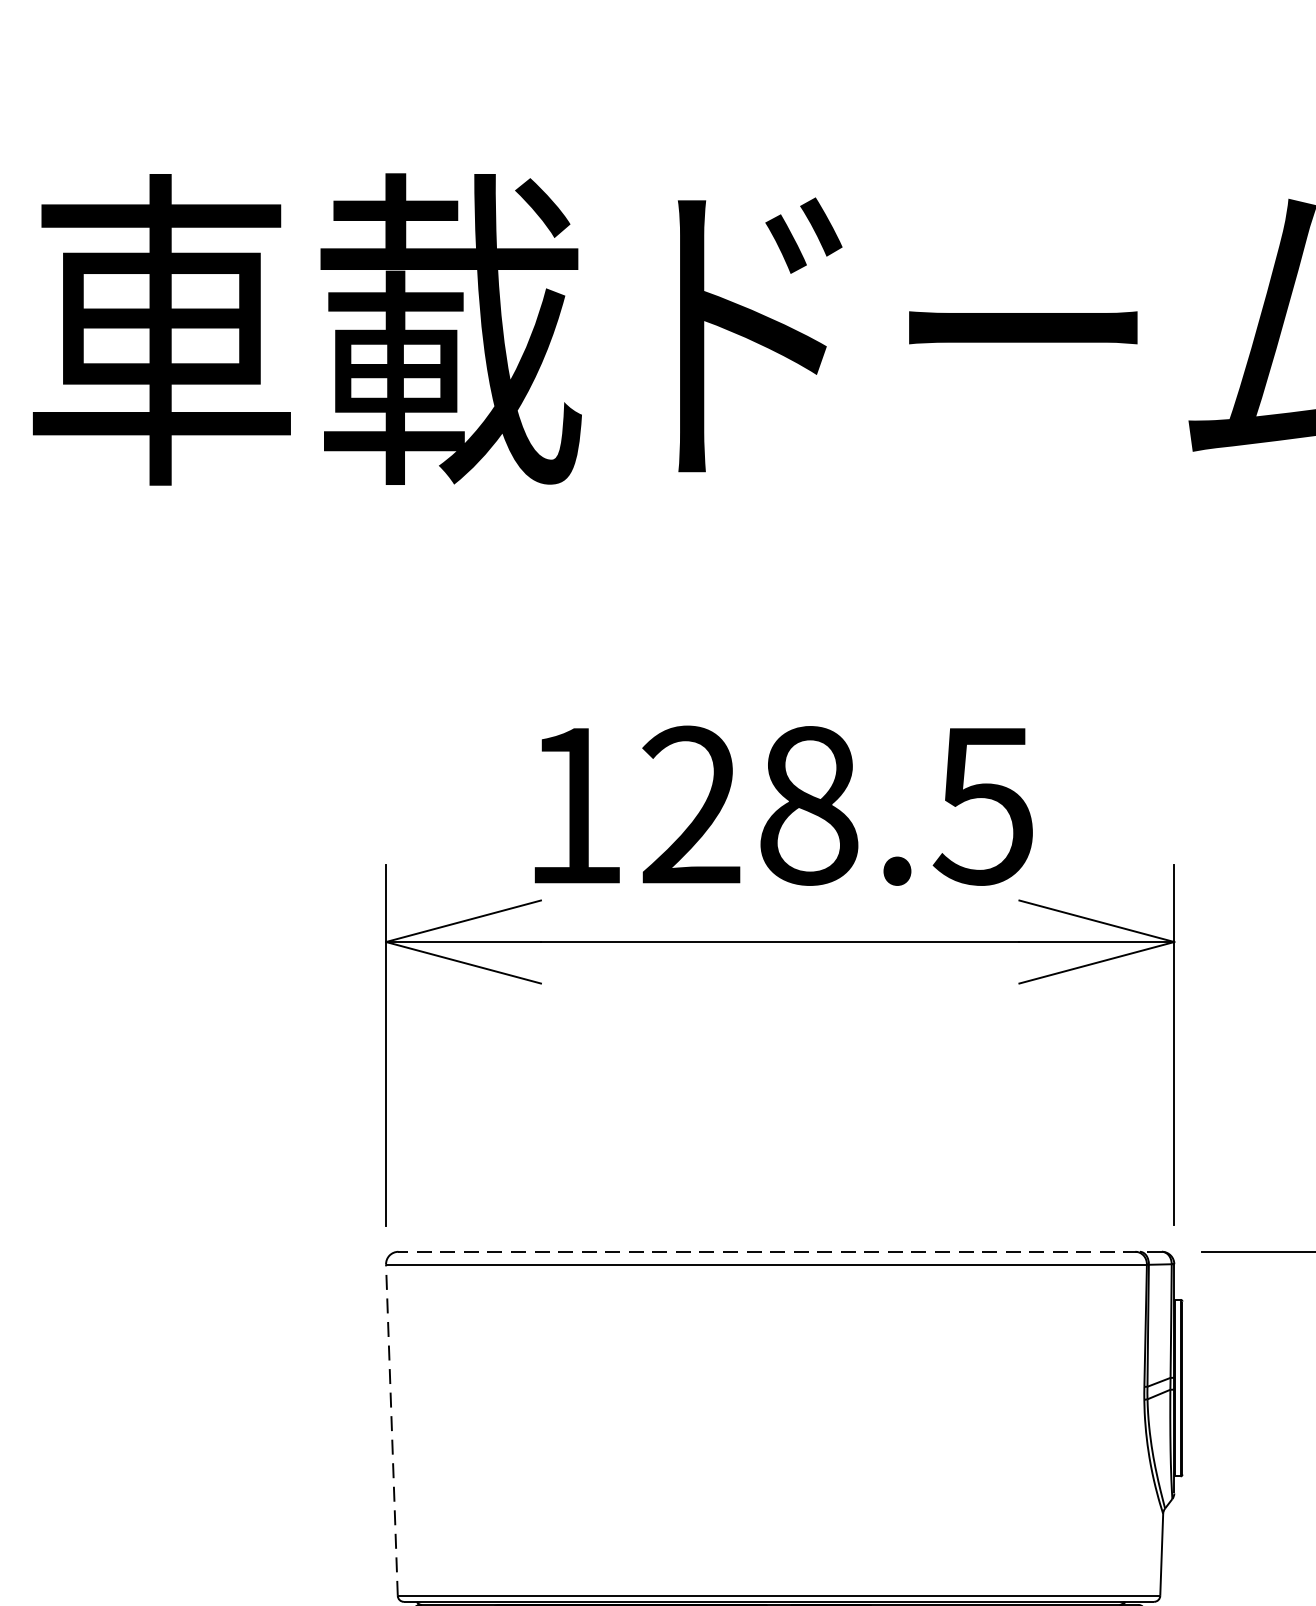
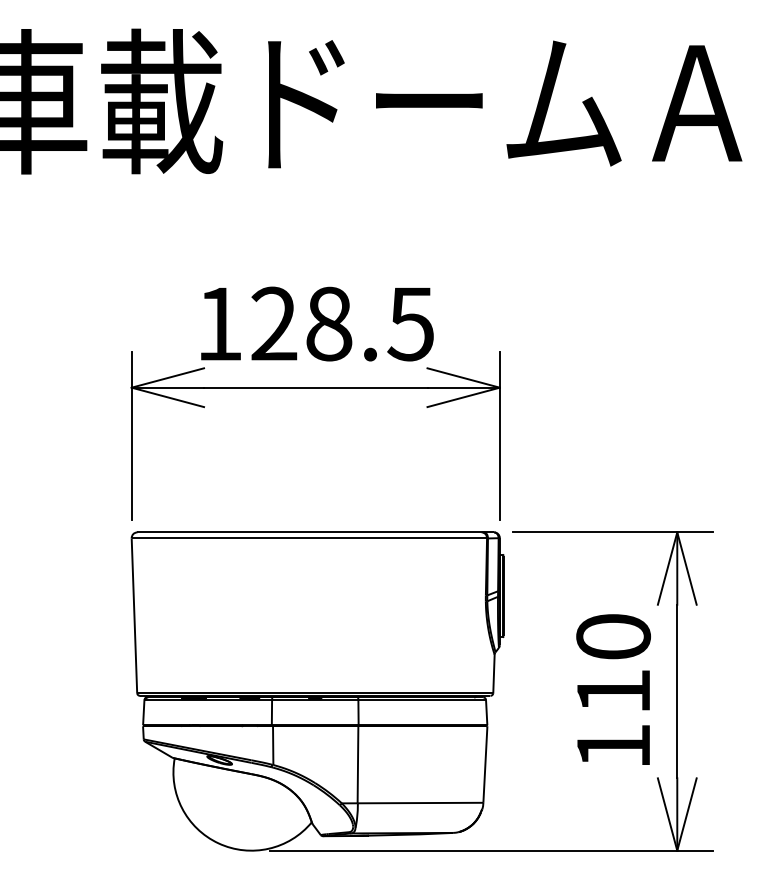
line: (779, 1252) -> (315, 532), dashed -> solid
line: (392, 1429) -> (134, 615), dashed -> solid

